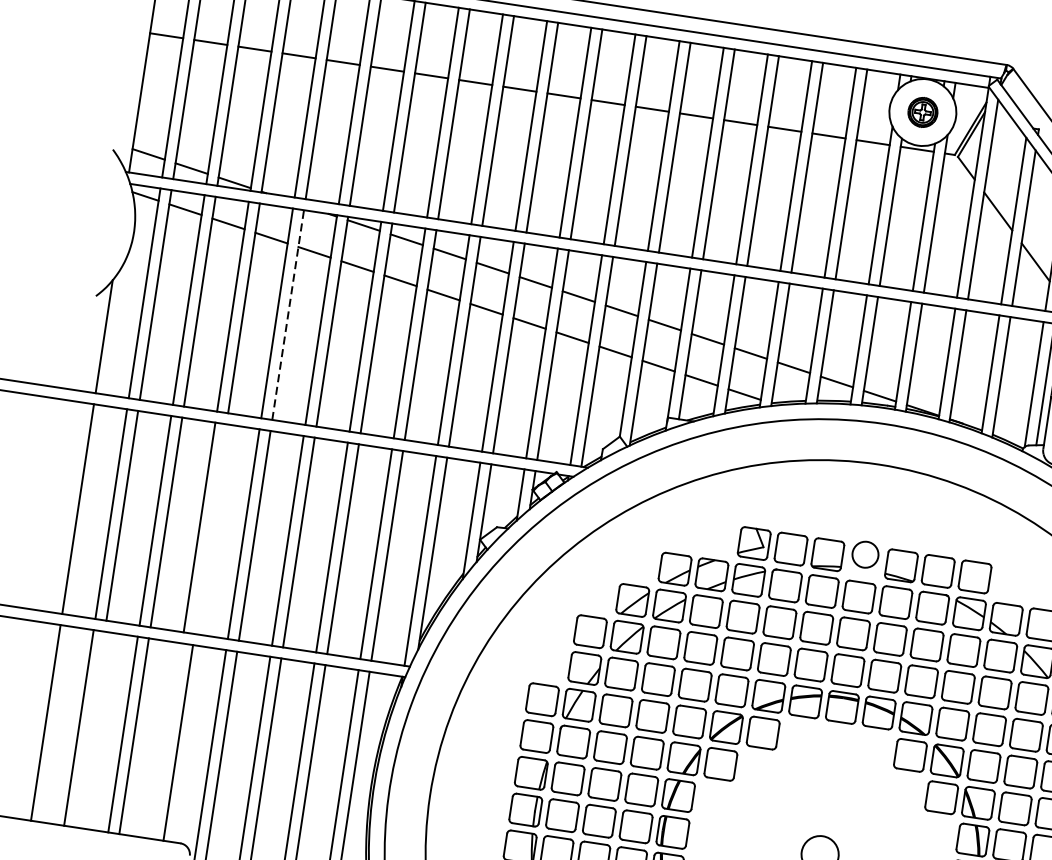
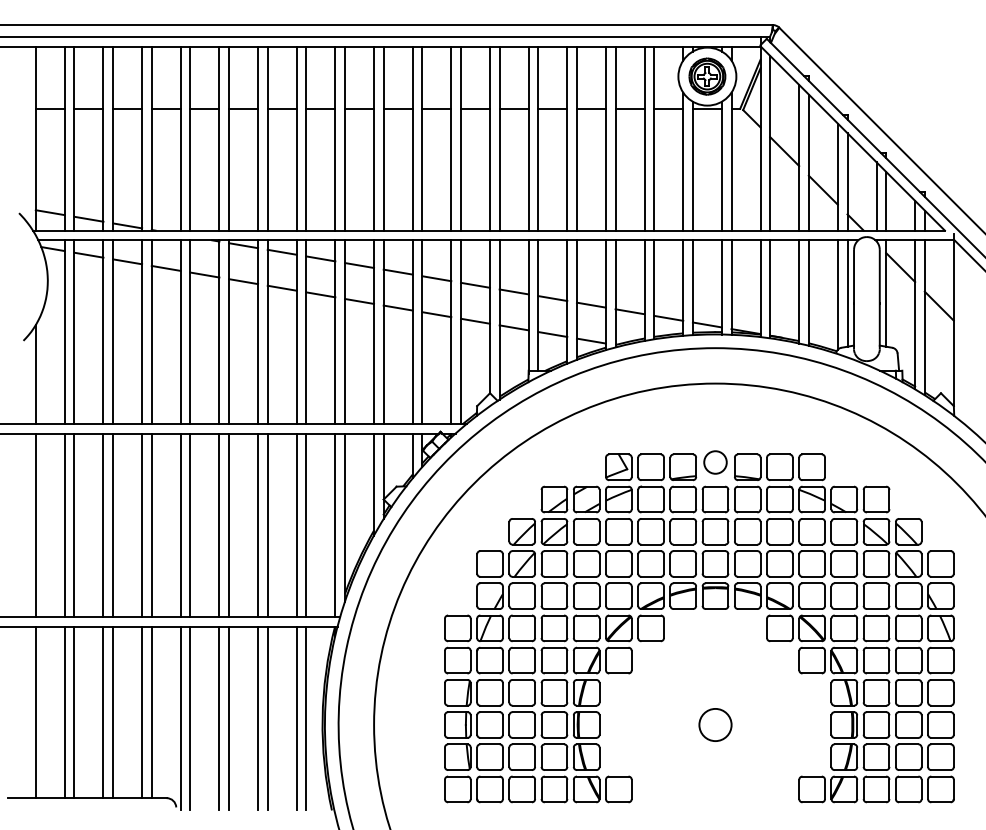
part: (923, 112) -> (707, 76), size x1.43
line: (288, 315) -> (190, 332), dashed -> solid
line: (210, 529) -> (151, 525), added
line: (90, 729) -> (74, 712), added
line: (167, 741) -> (142, 712), added

